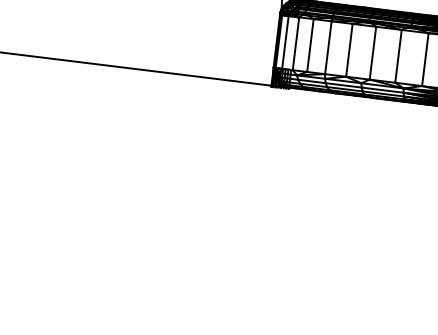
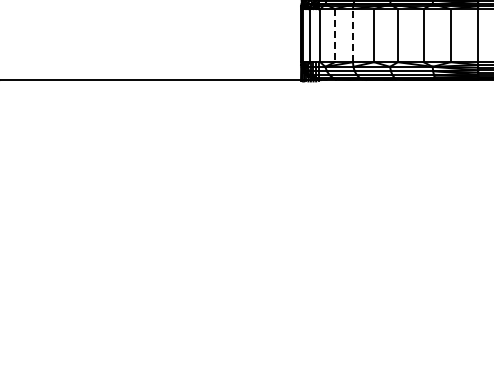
line: (310, 45) -> (334, 35), solid -> dashed
line: (327, 47) -> (352, 35), solid -> dashed

